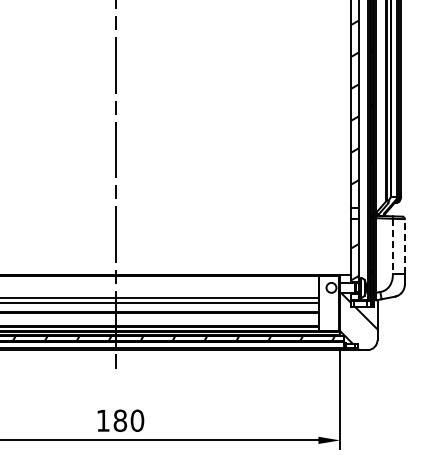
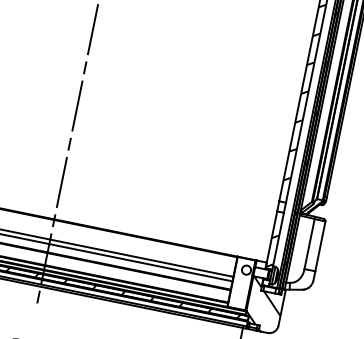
line: (392, 246) -> (309, 243), dashed -> solid
line: (404, 246) -> (320, 246), dashed -> solid

